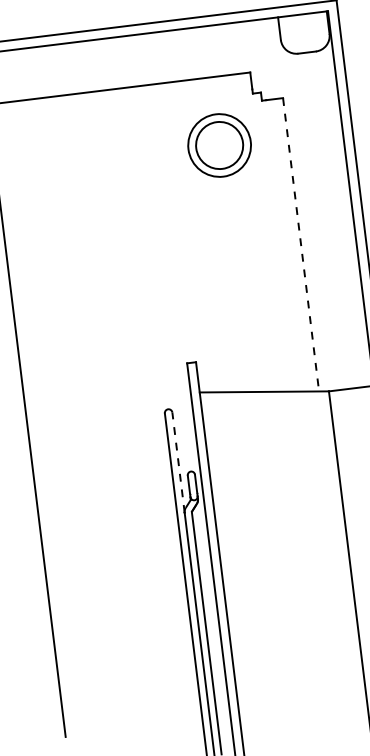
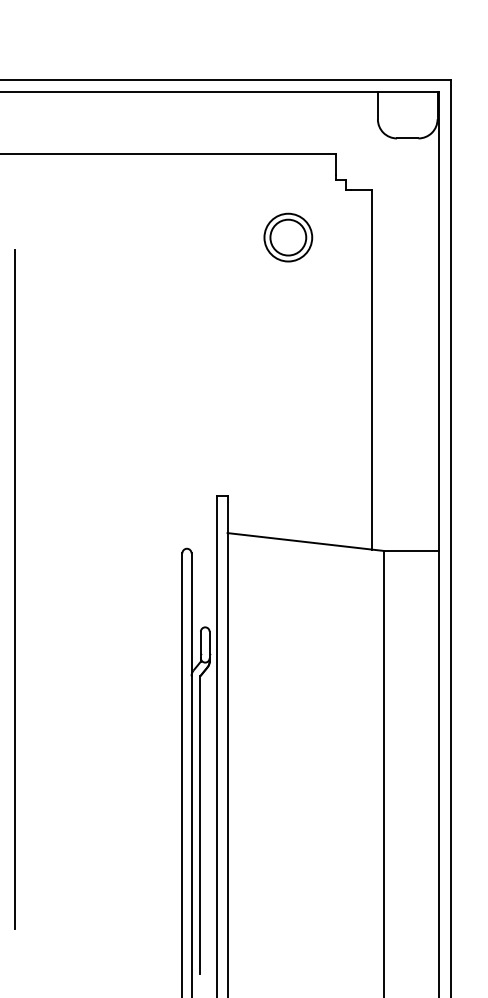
part: (219, 145) -> (288, 237), size x0.62
line: (300, 244) -> (371, 369), dashed -> solid
line: (178, 462) -> (191, 614), dashed -> solid

